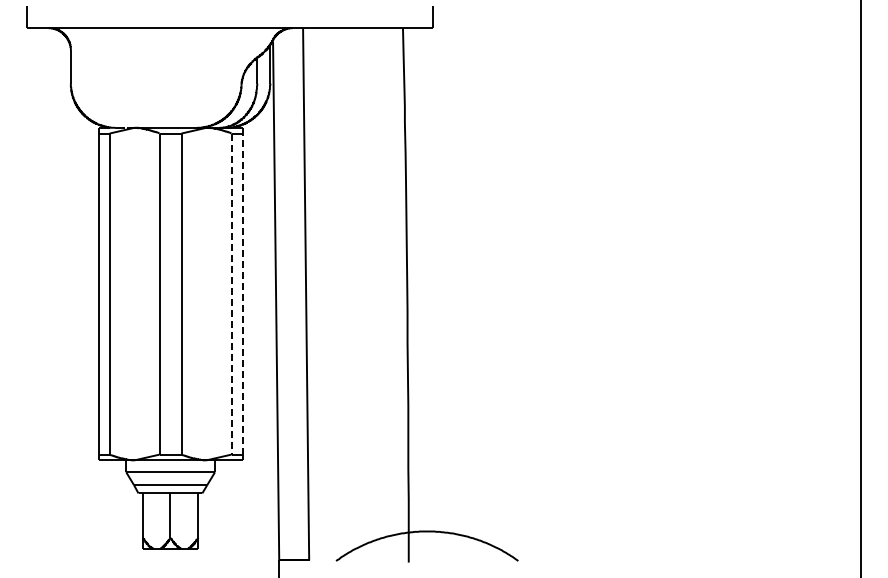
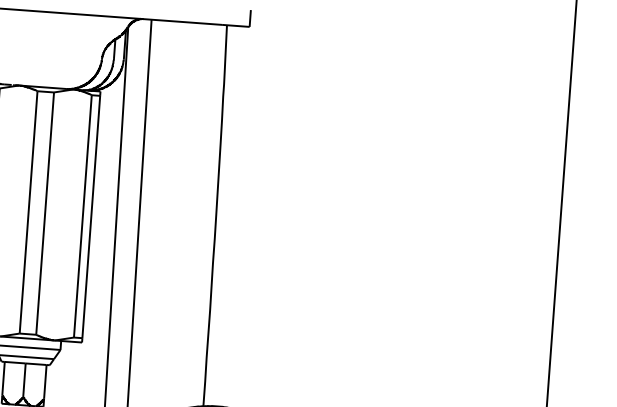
line: (231, 294) -> (82, 216), dashed -> solid
line: (242, 294) -> (91, 217), dashed -> solid

